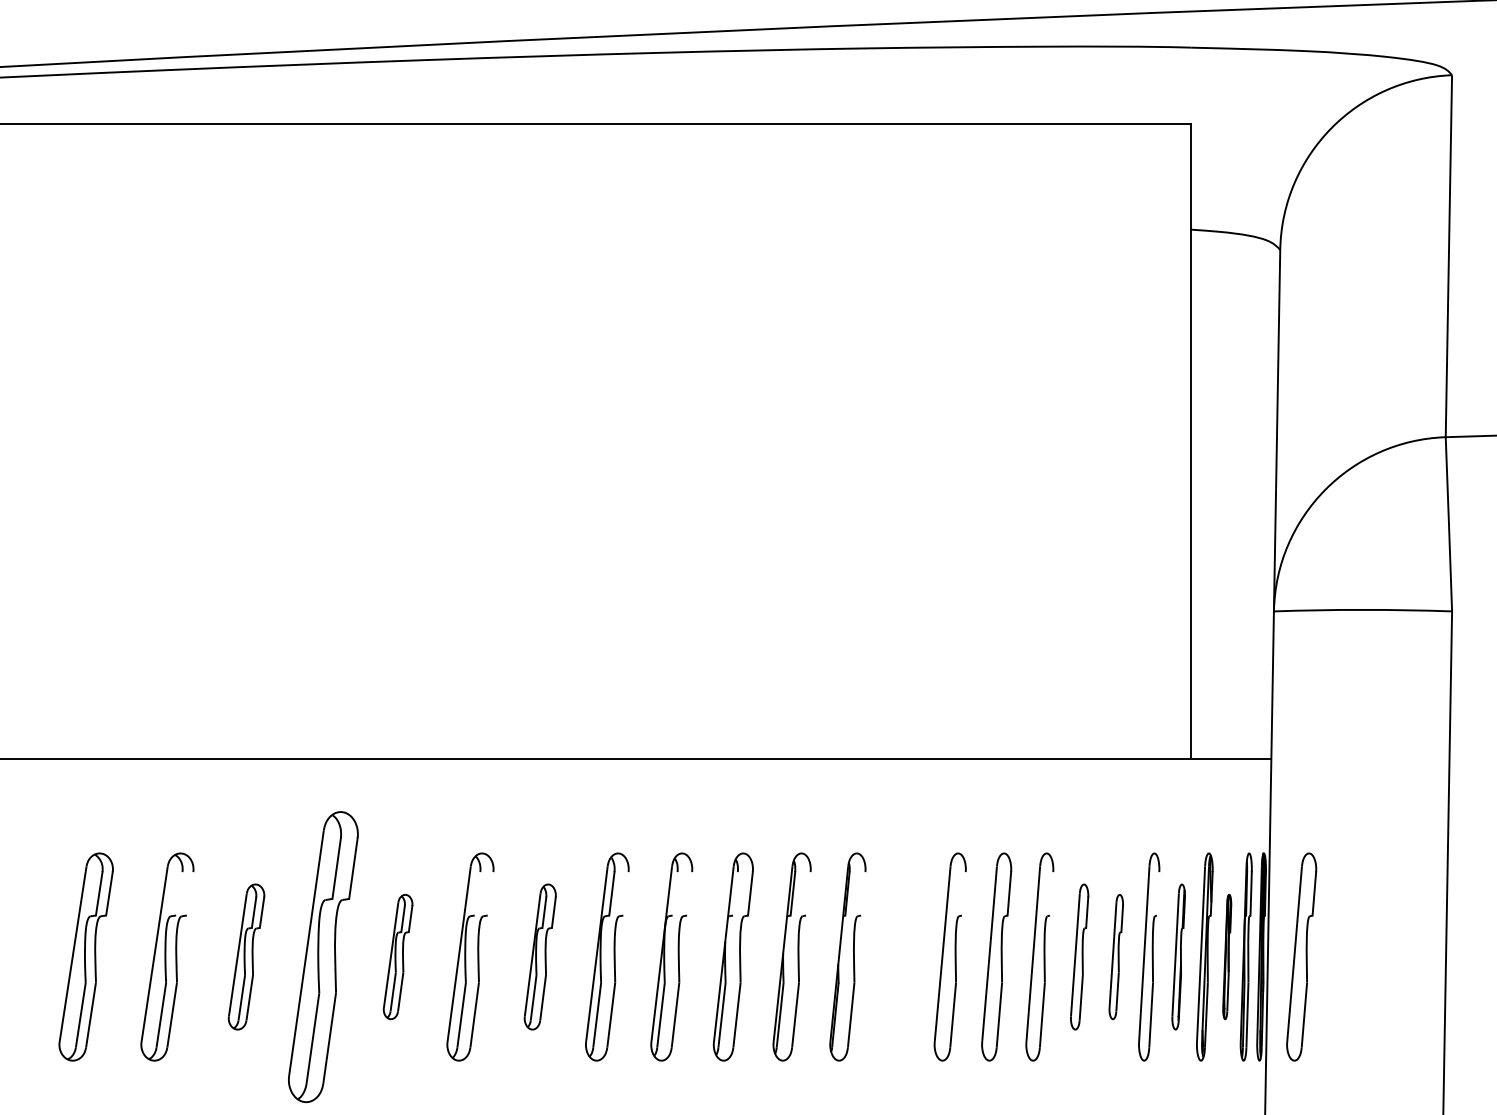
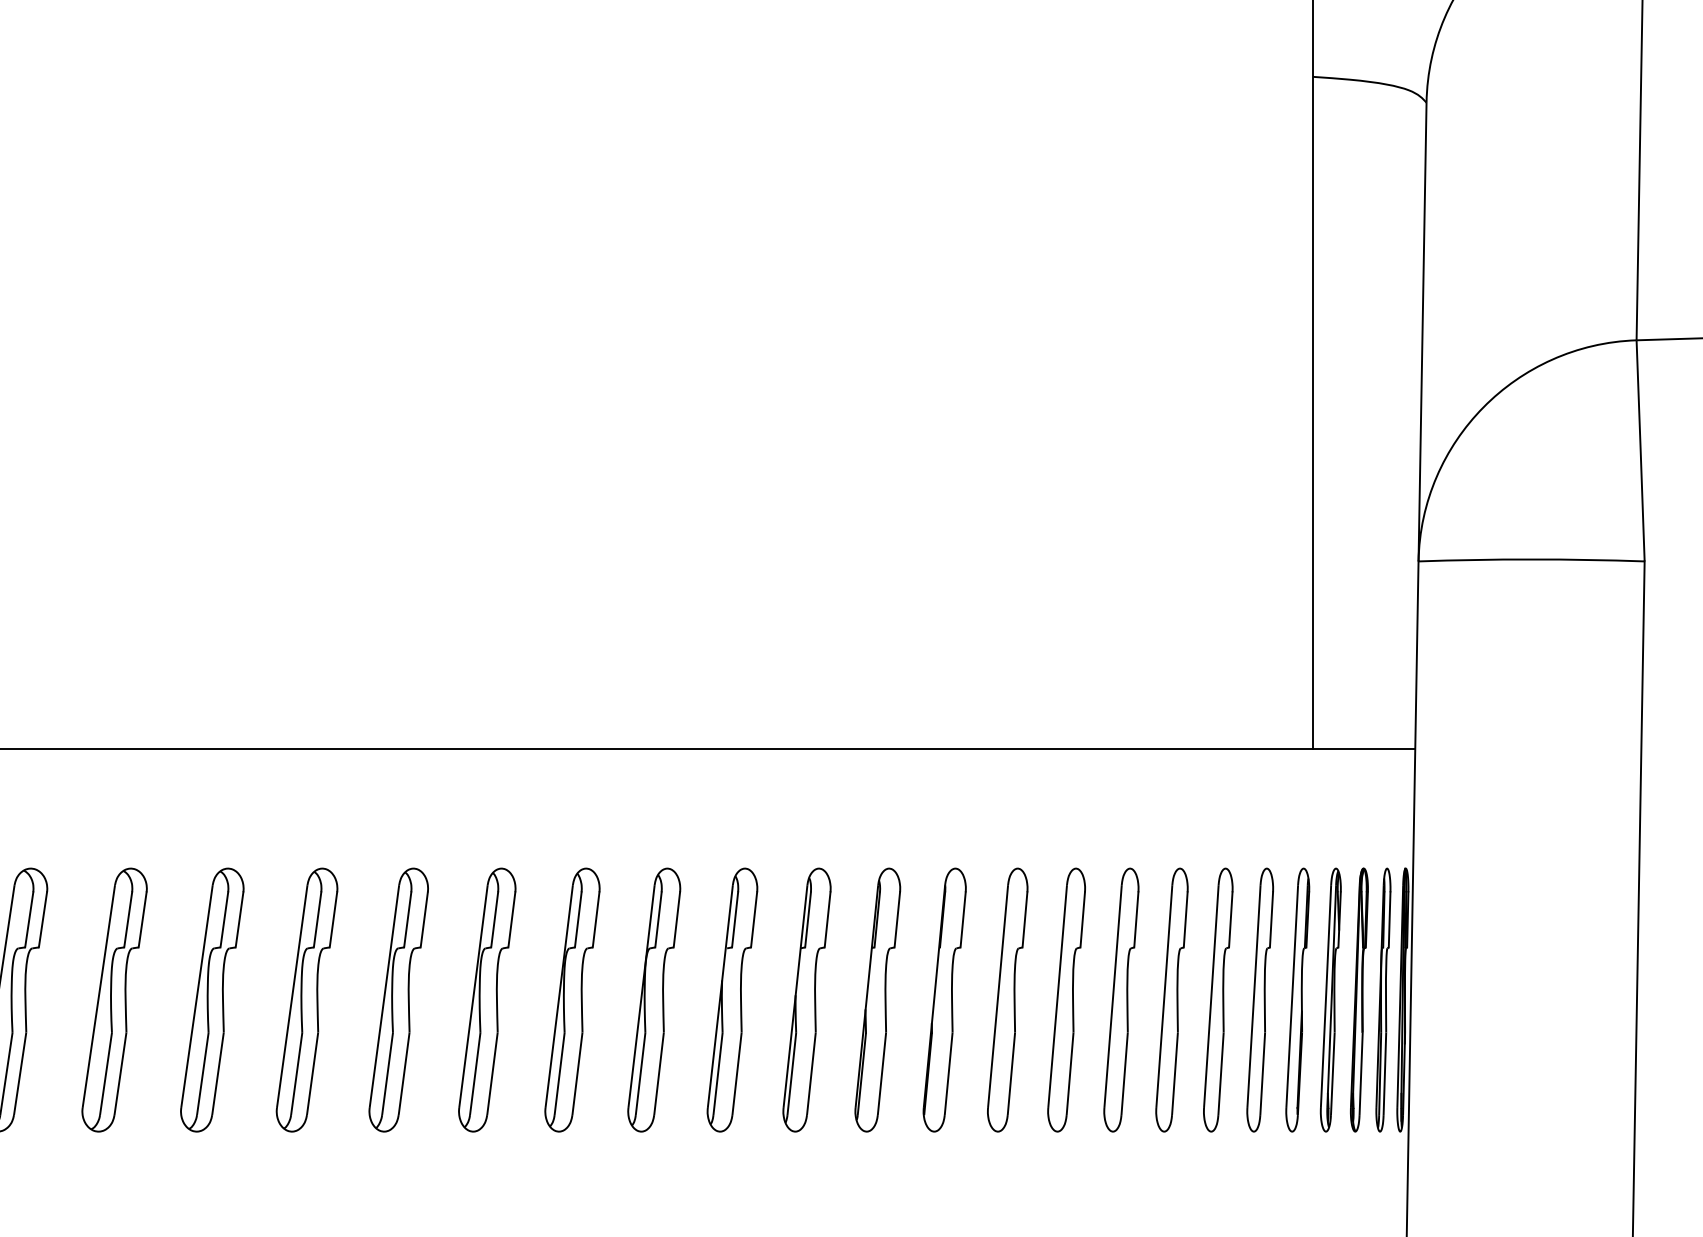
line: (179, 893) -> (29, 919), added
line: (189, 893) -> (42, 919), added
line: (477, 893) -> (407, 919), added
line: (490, 893) -> (424, 919), added
line: (625, 893) -> (595, 919), added
line: (674, 893) -> (657, 919), added
line: (689, 893) -> (676, 919), added
line: (735, 893) -> (735, 919), added
line: (808, 893) -> (827, 919), added
line: (863, 893) -> (897, 919), added
line: (963, 893) -> (1024, 919), added
line: (1051, 893) -> (1136, 919), added
line: (1157, 893) -> (1270, 919), added
part: (246, 956) -> (114, 999), size x1.43
part: (323, 956) -> (212, 999), size x0.71
part: (397, 956) -> (306, 999), size x1.67
part: (540, 956) -> (487, 999), size x1.43
part: (900, 956) -> (944, 999), added
part: (1079, 956) -> (1171, 999), size x1.43
part: (1116, 956) -> (1218, 999), size x1.67
part: (1178, 956) -> (1297, 999), size x1.43
part: (1226, 956) -> (1358, 999), size x1.67
part: (1301, 956) -> (1453, 999), removed

